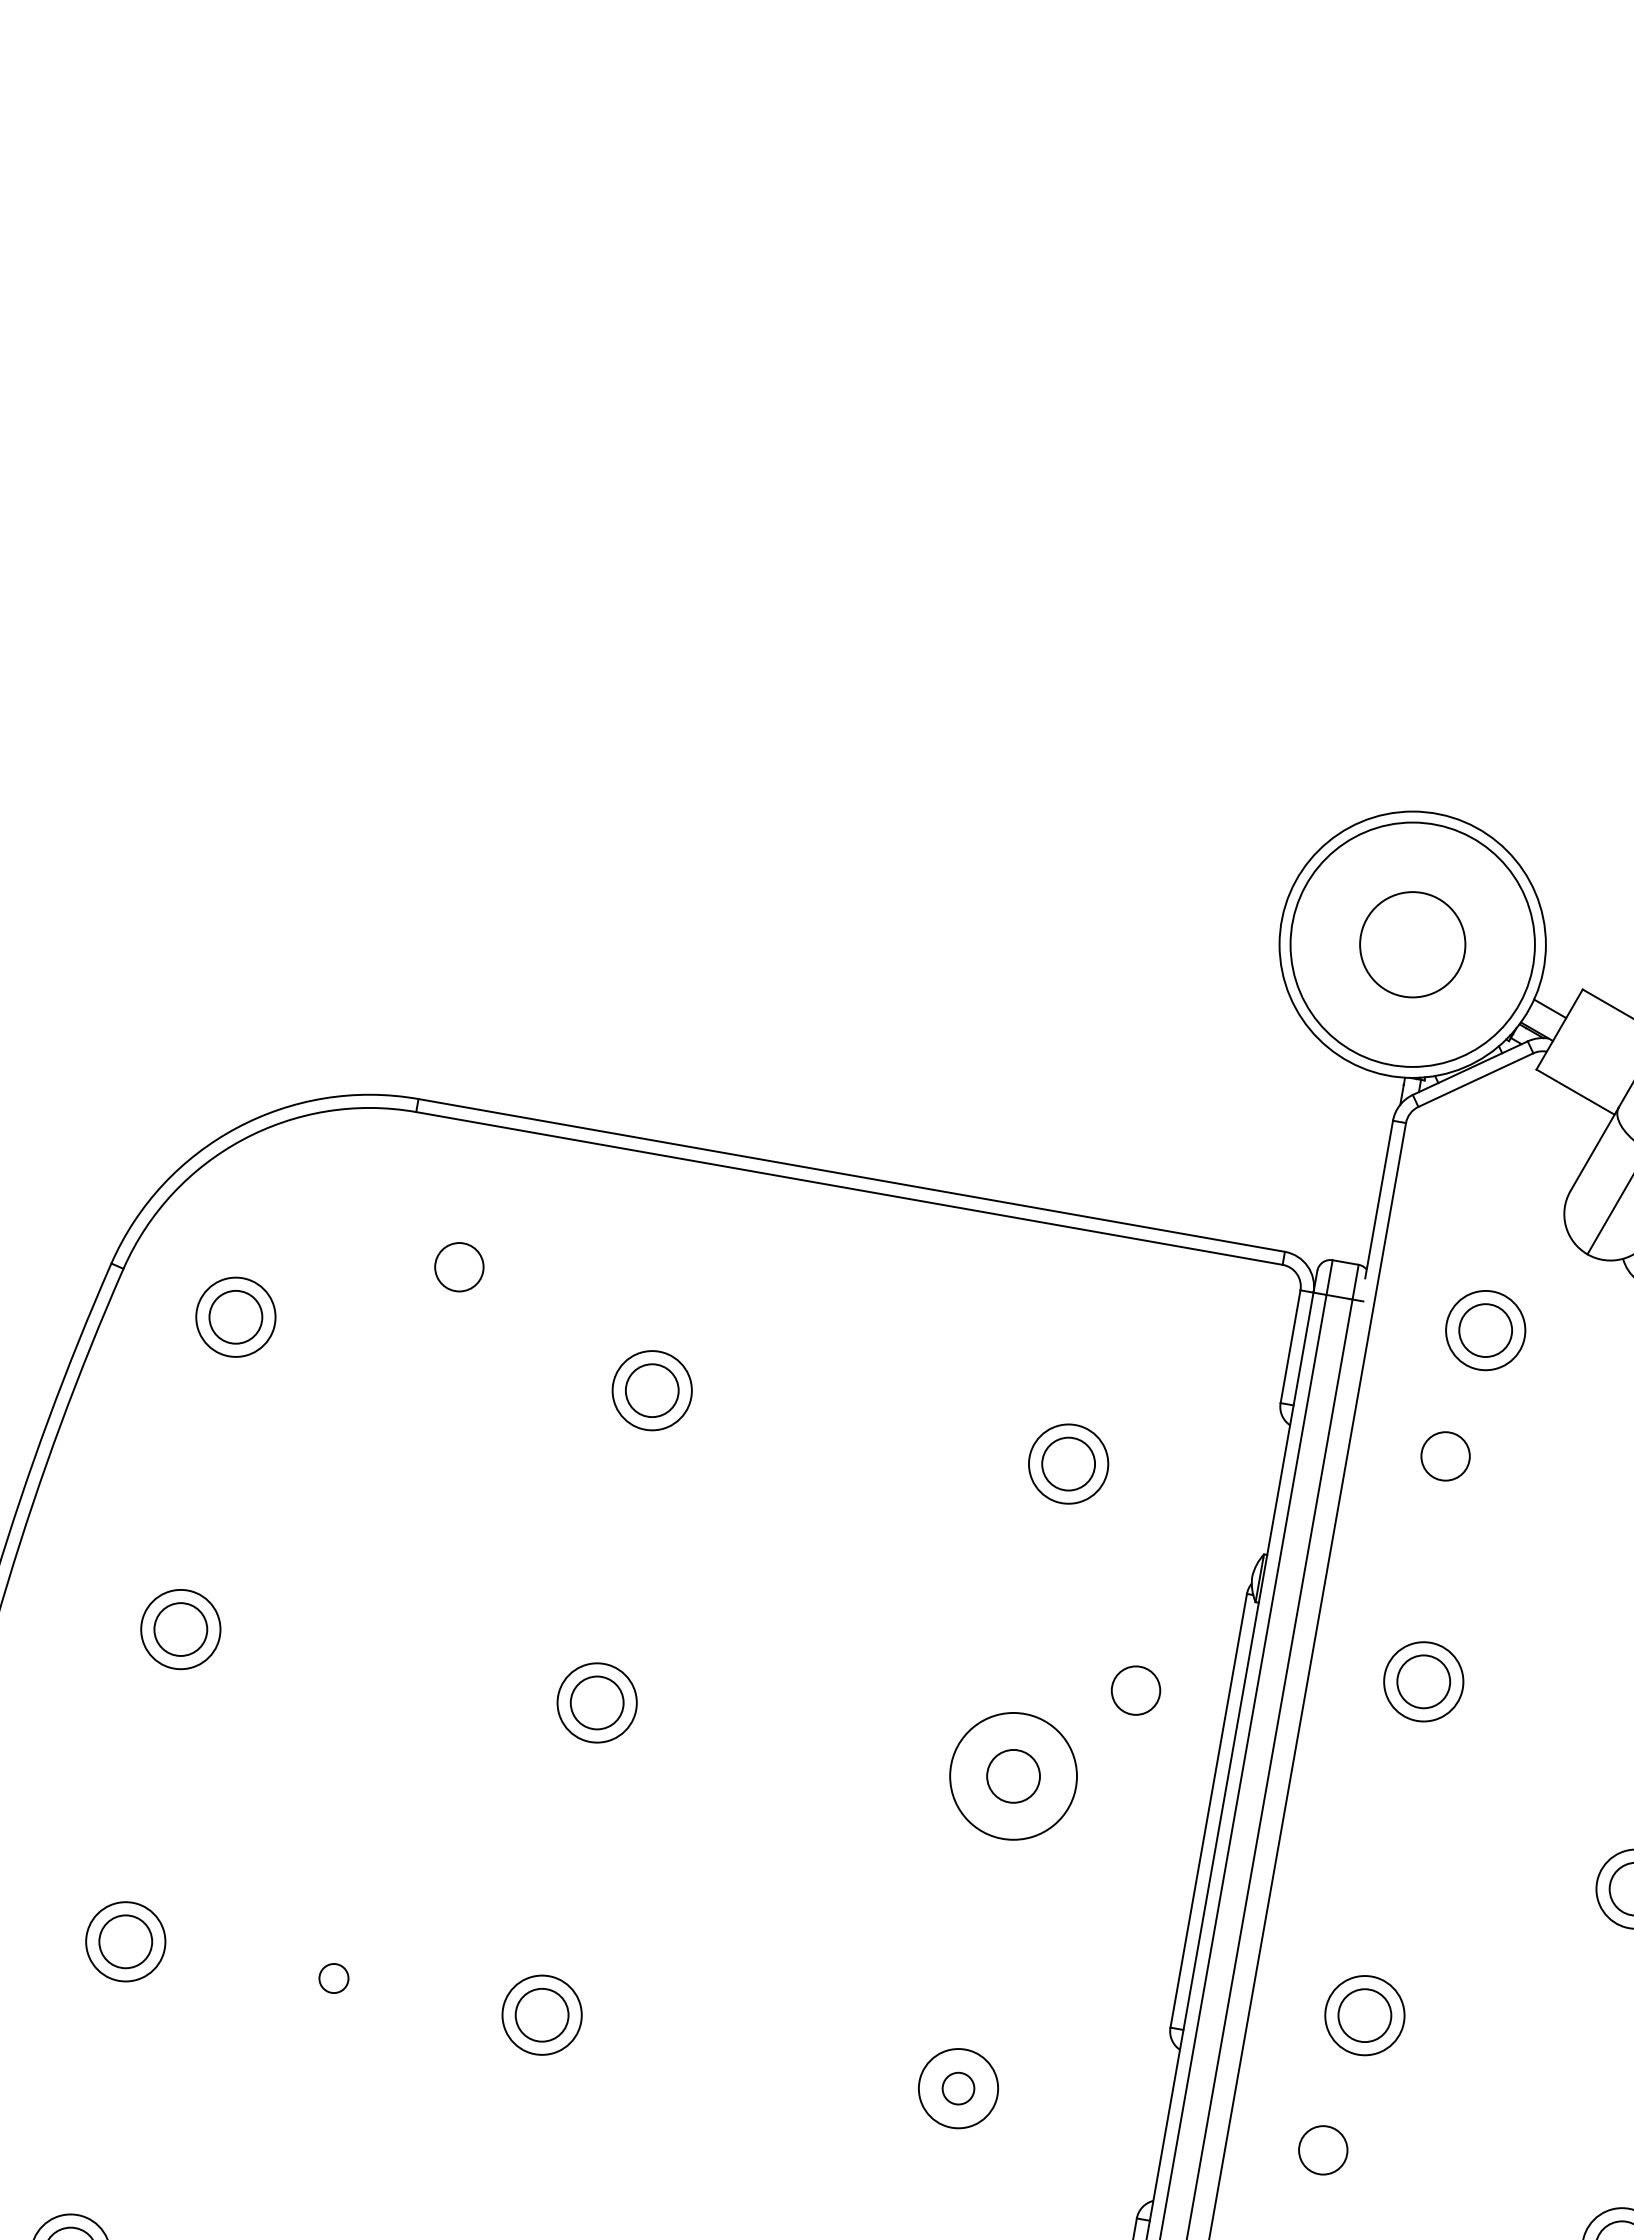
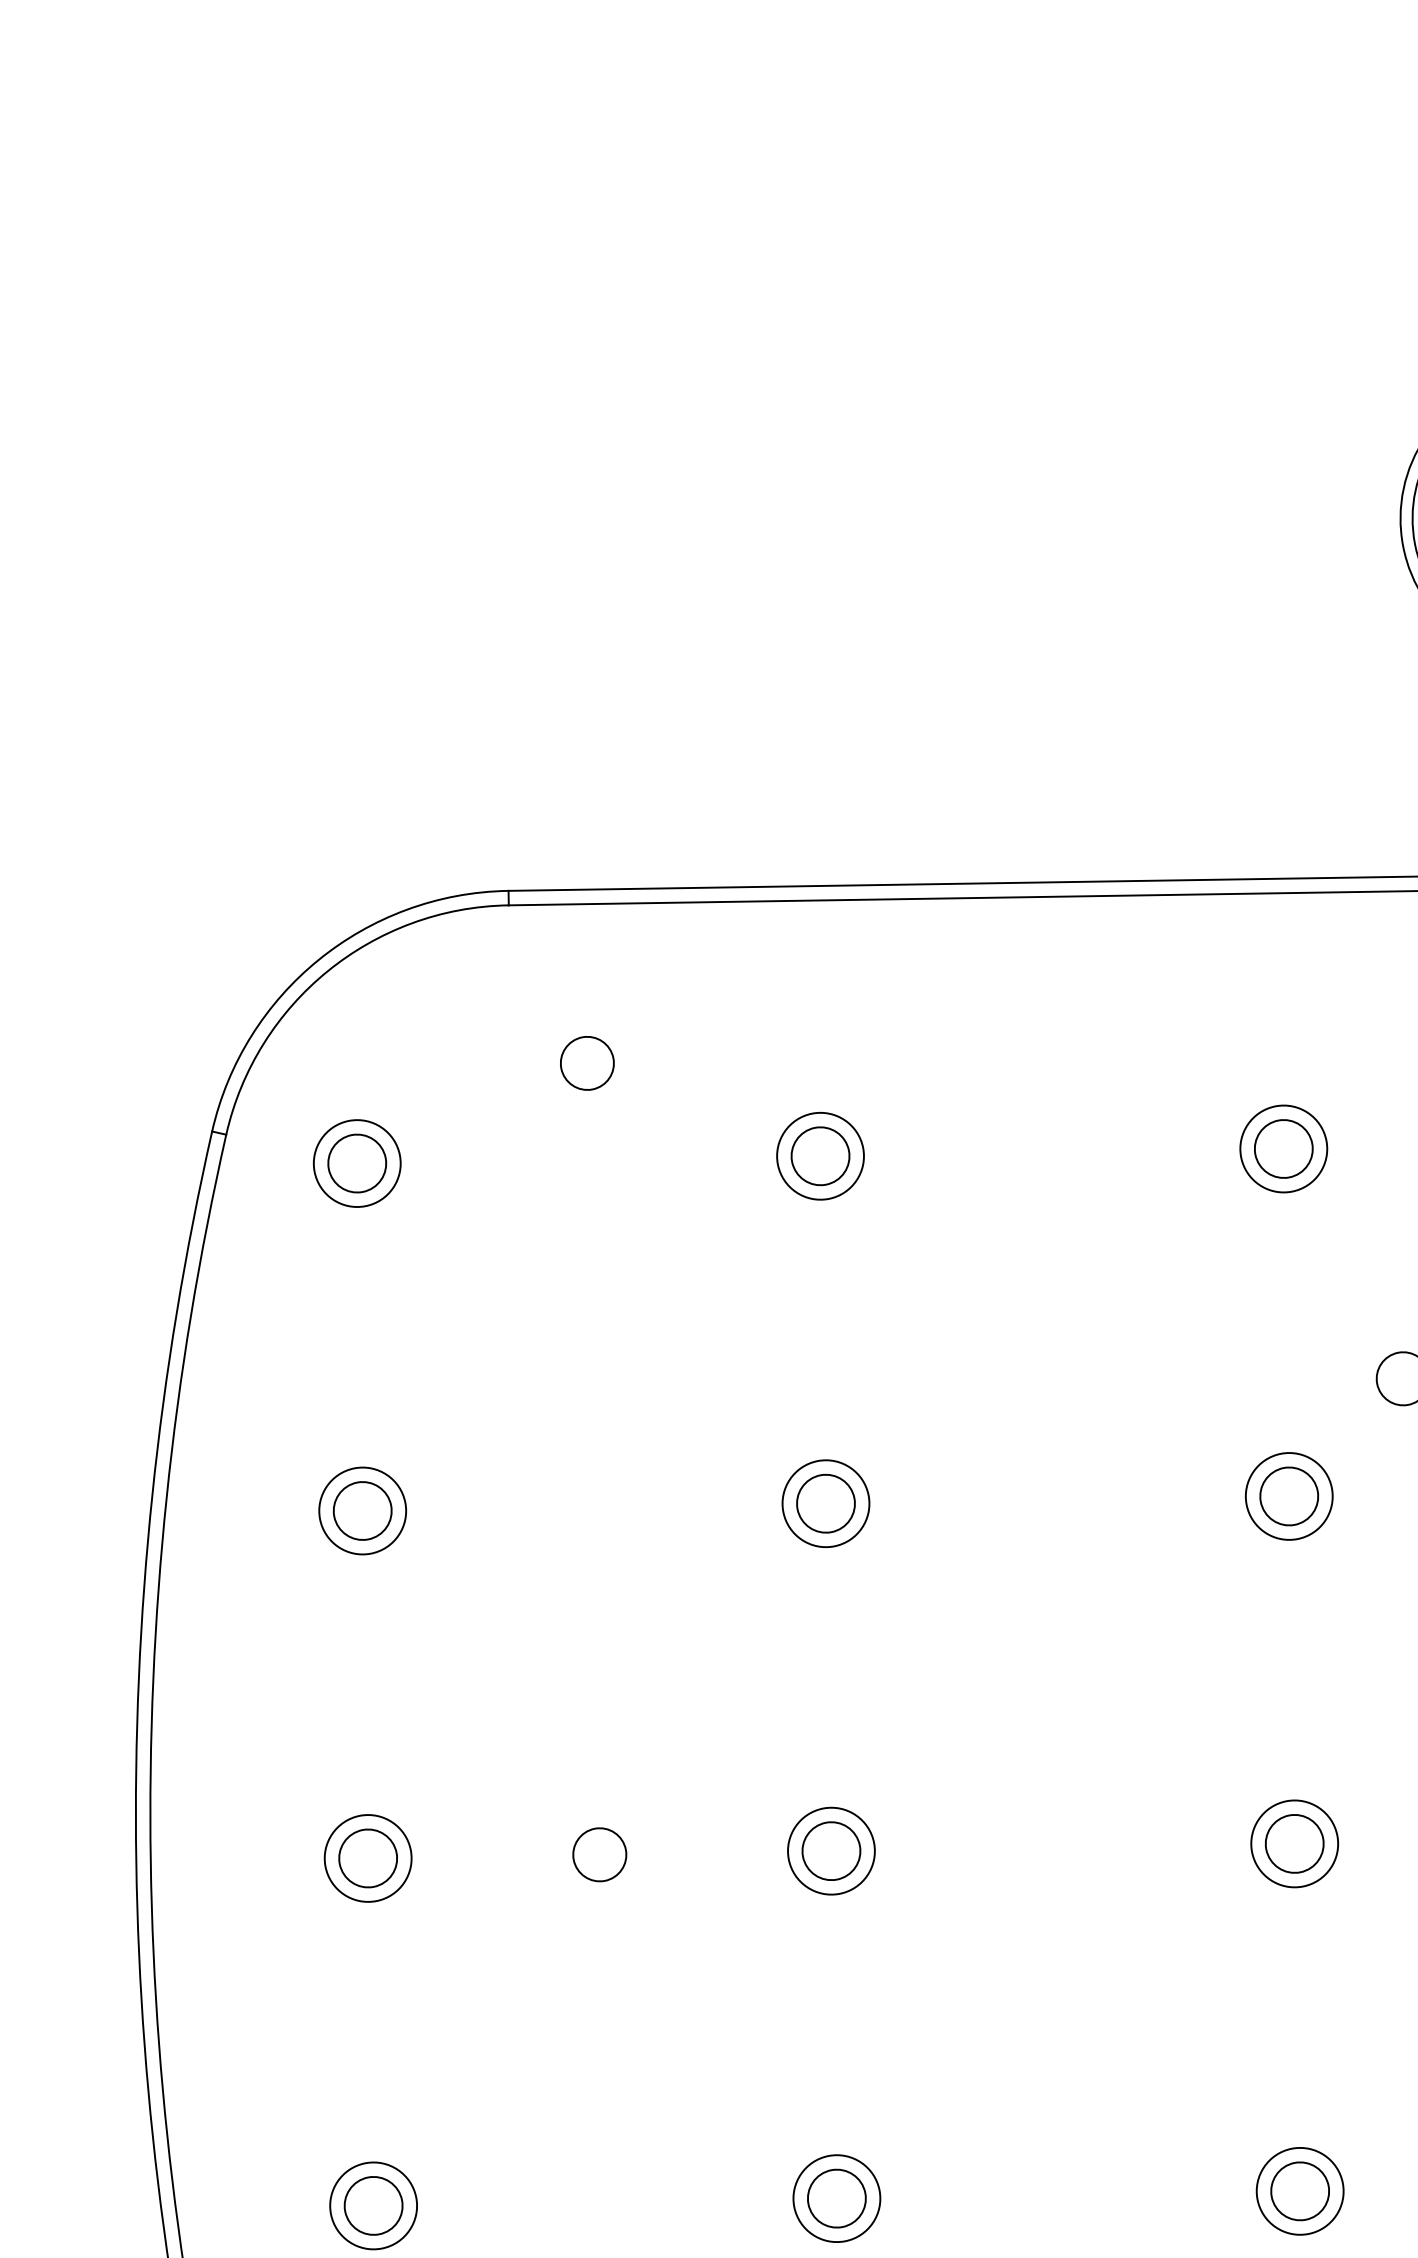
circle: (1013, 1776) -> (1289, 1496), size x0.62
circle: (333, 1978) -> (599, 1854), size x1.67
circle: (958, 2088) -> (1294, 1843), size x1.67

